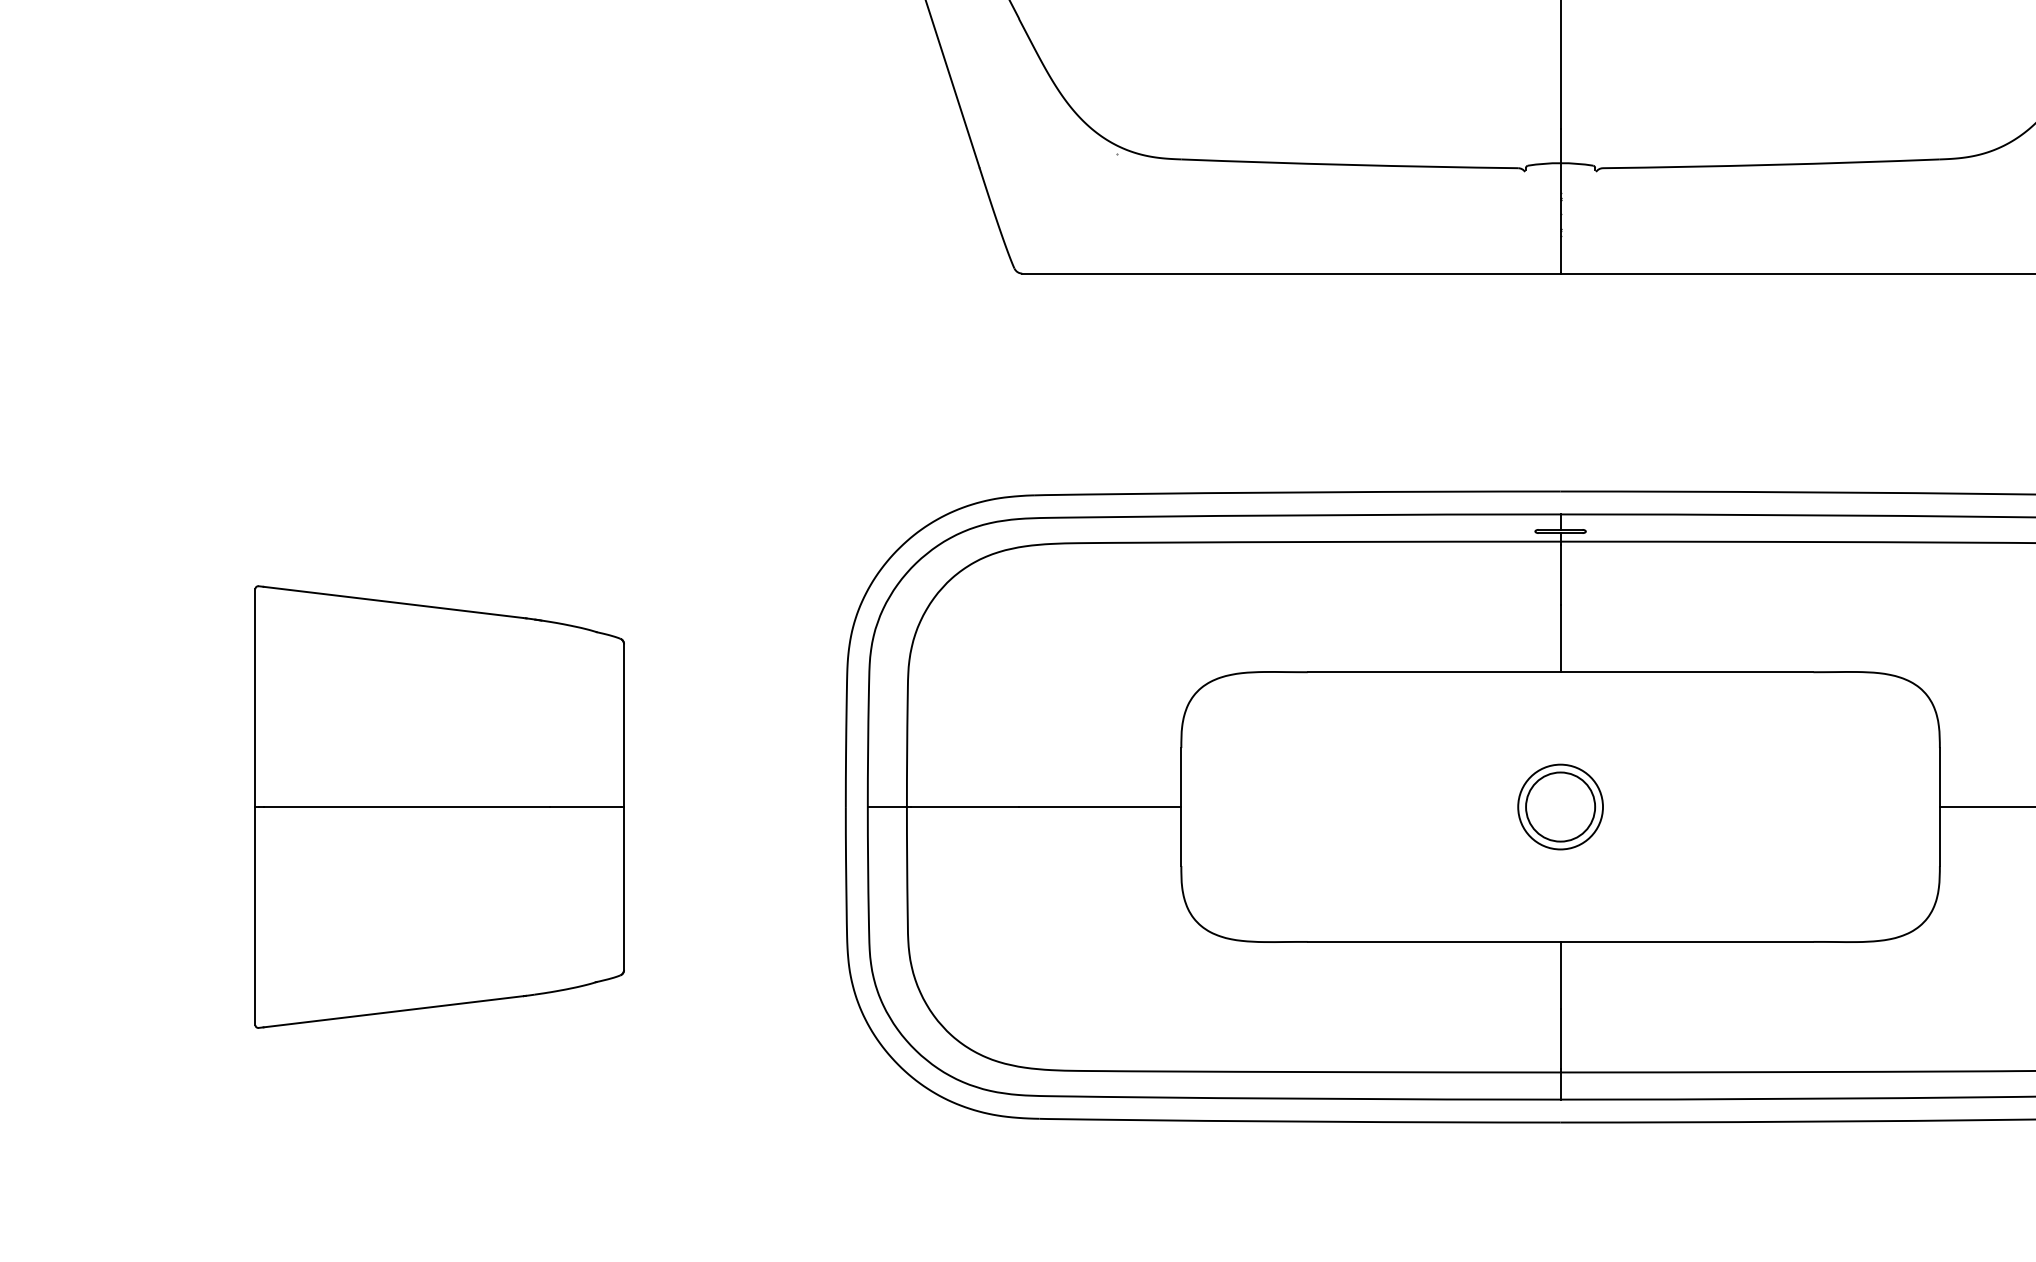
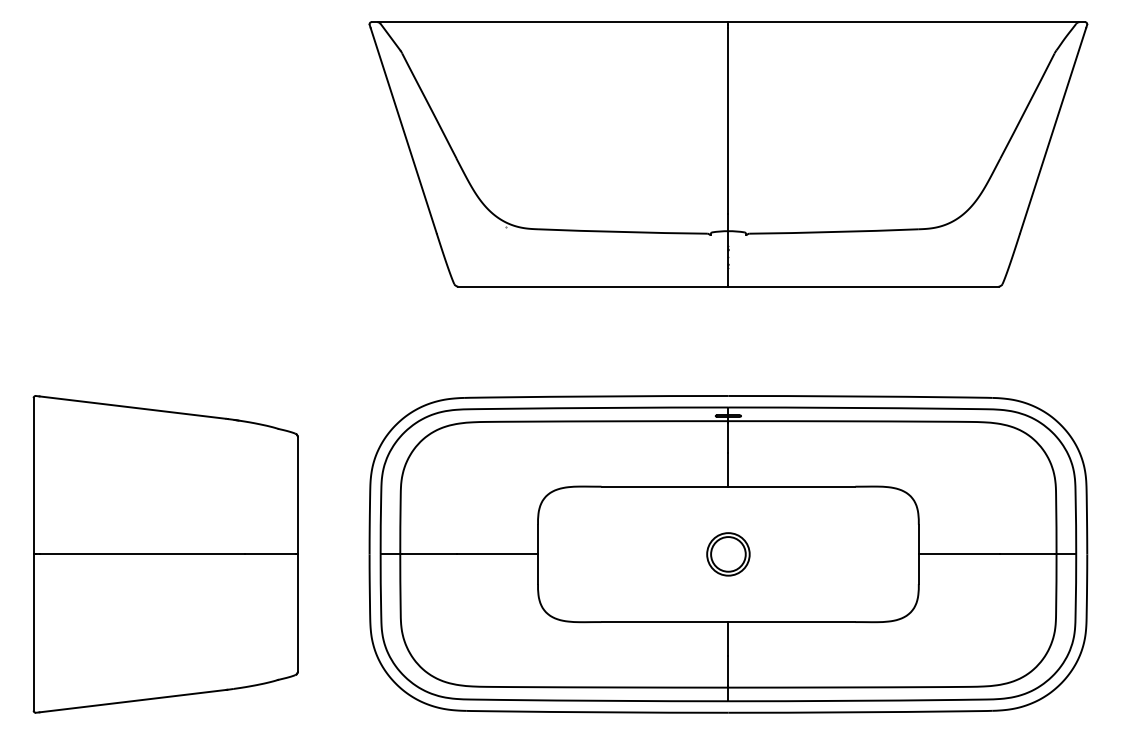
part: (439, 807) -> (165, 554), size x1.43

